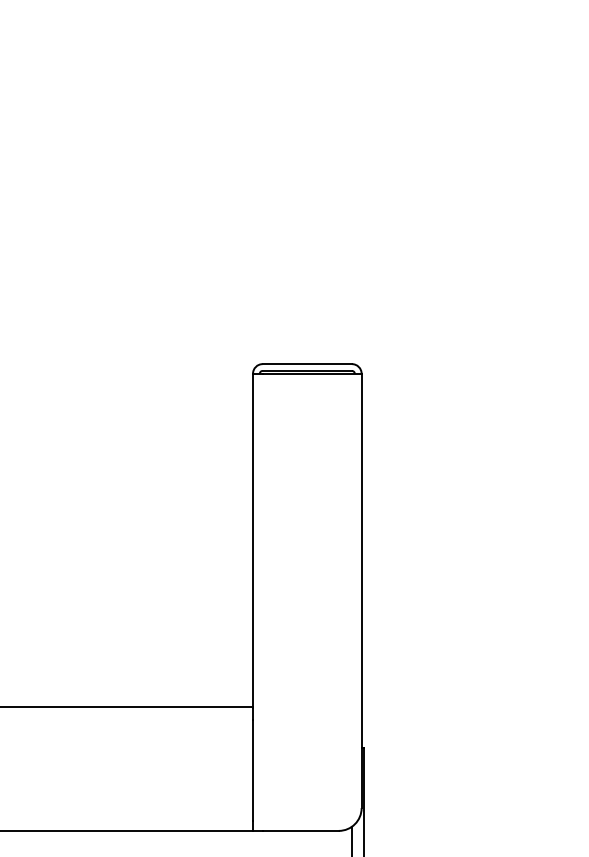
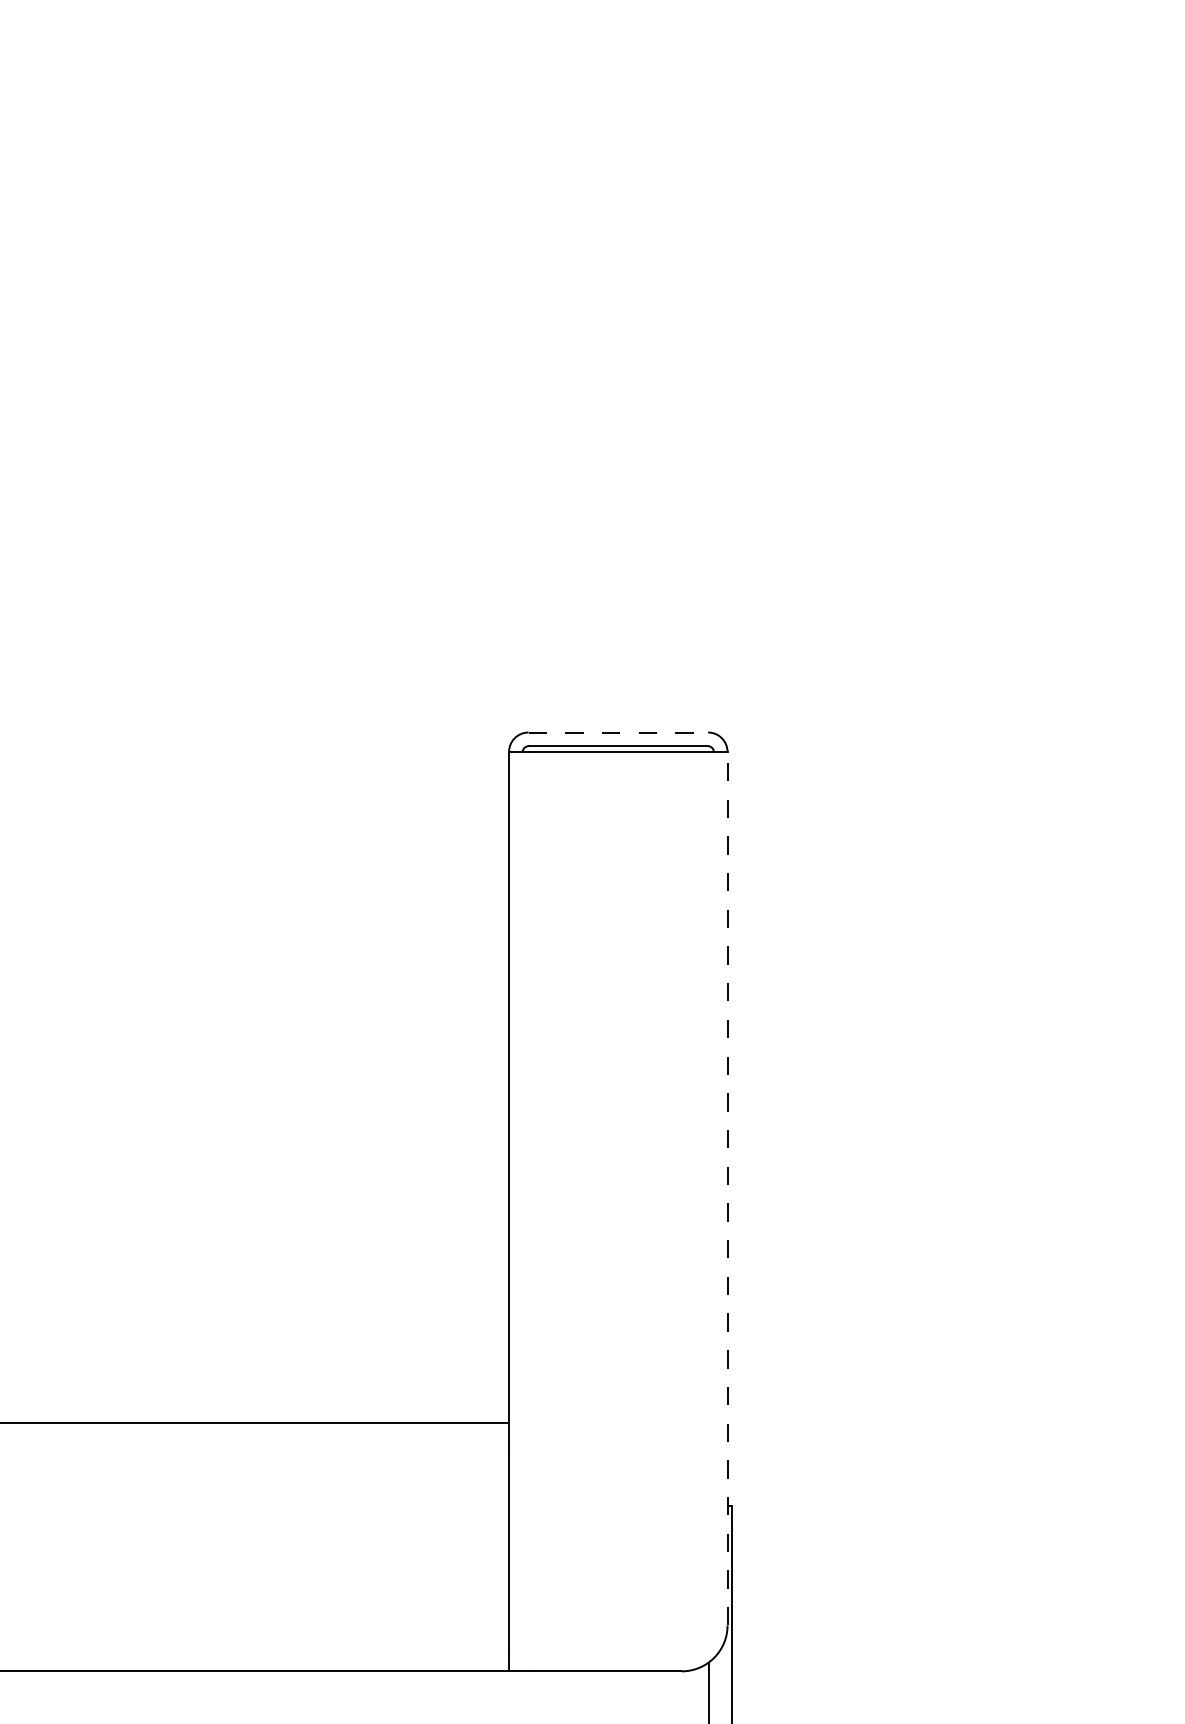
line: (307, 364) -> (618, 733), solid -> dashed
line: (361, 590) -> (727, 1187), solid -> dashed

